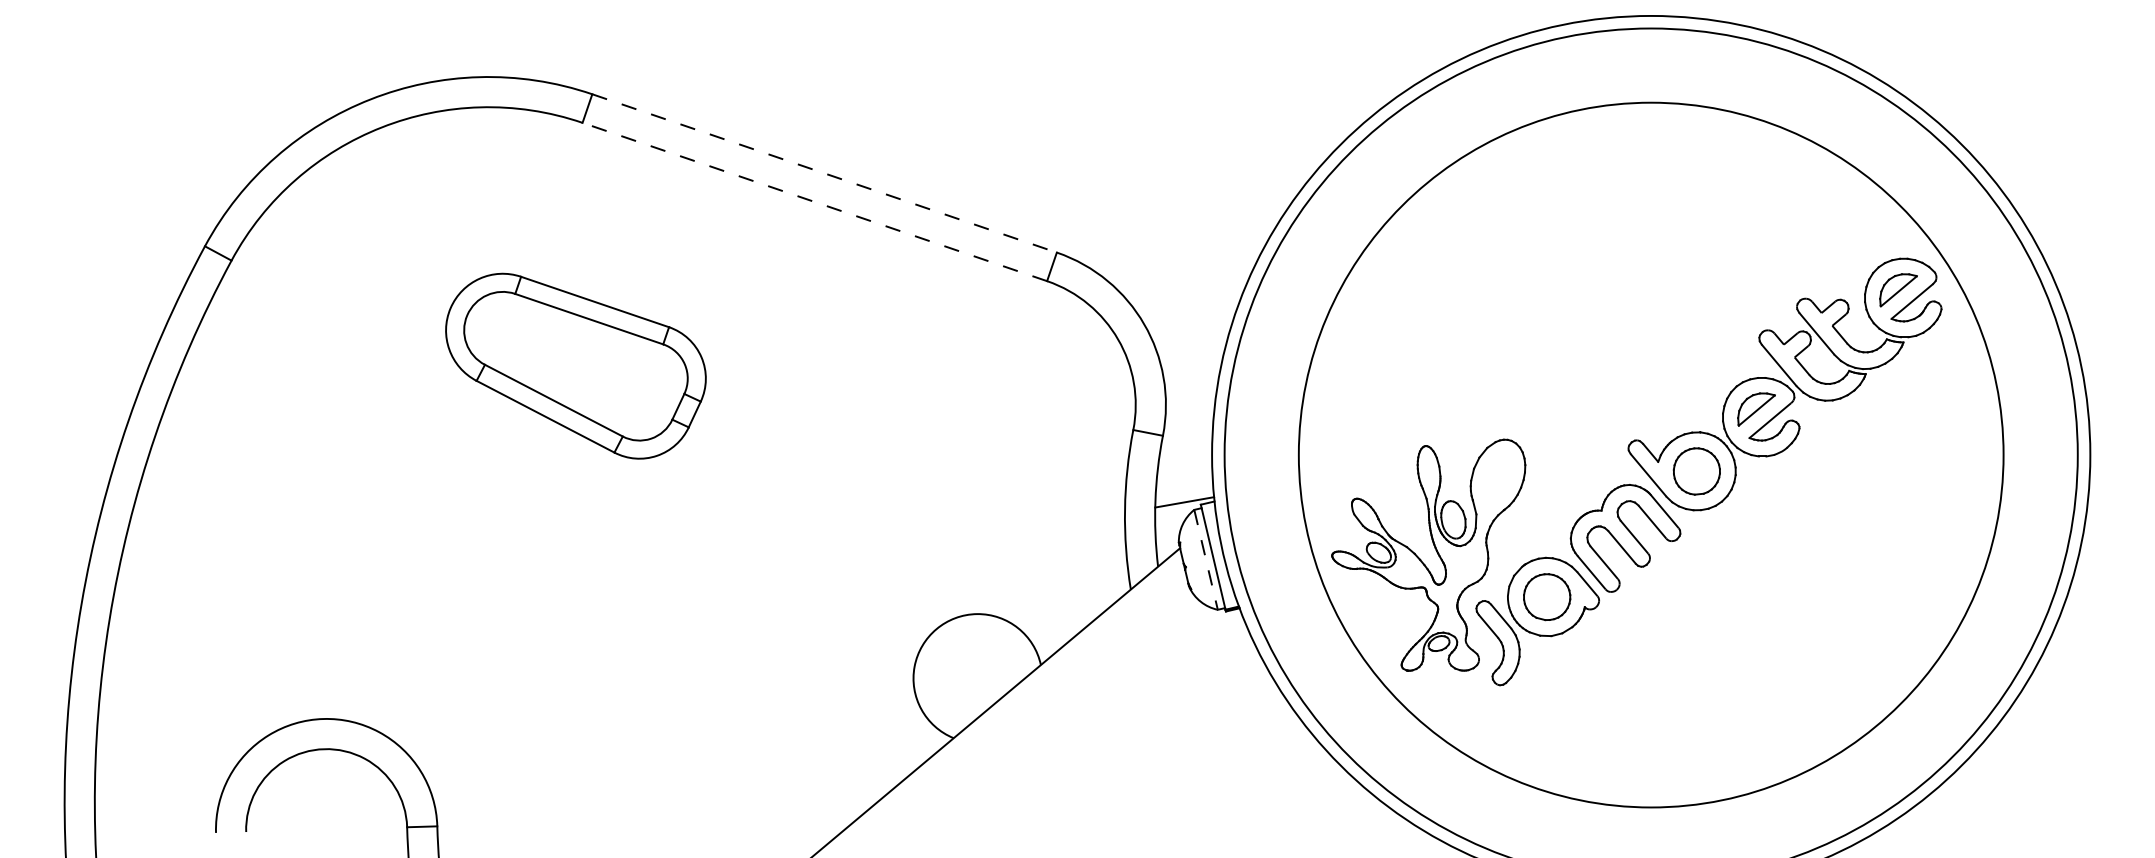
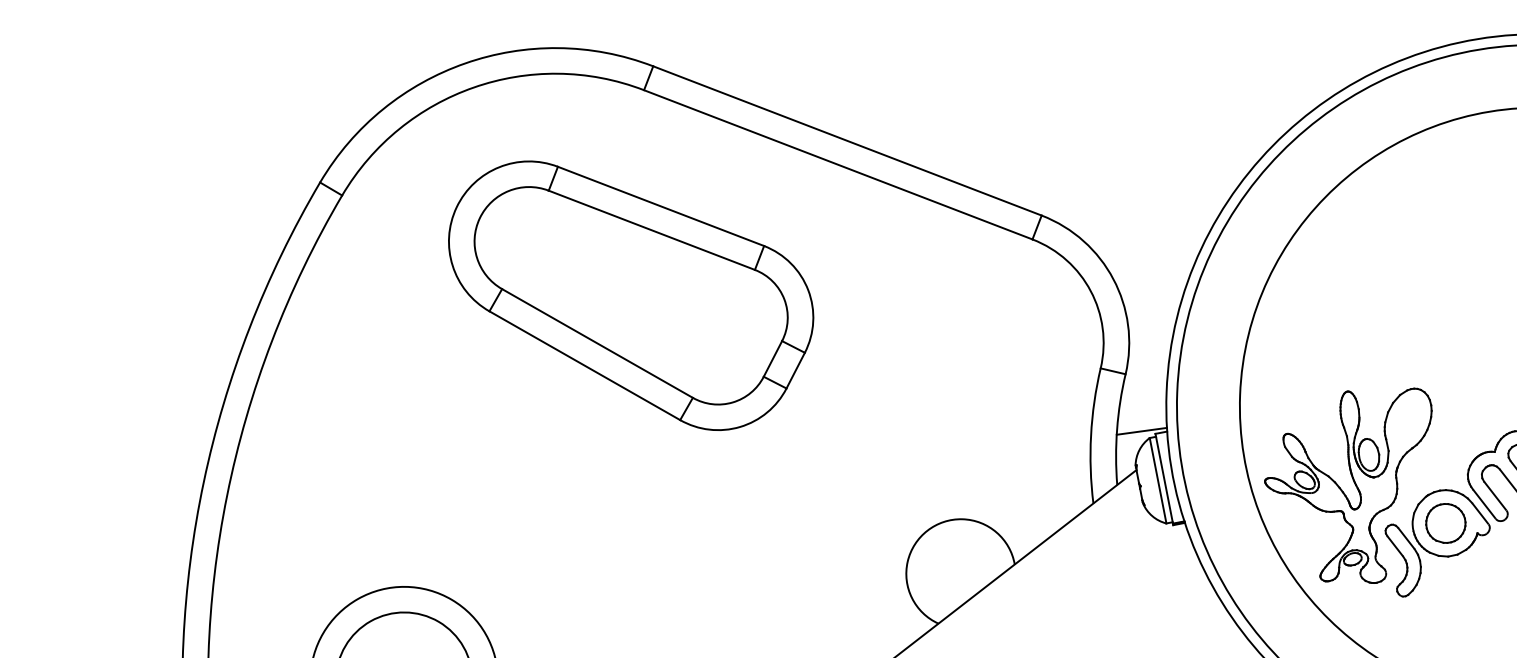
line: (825, 173) -> (848, 141), dashed -> solid
line: (814, 201) -> (838, 164), dashed -> solid
part: (575, 366) -> (630, 296), size x1.67
line: (1206, 560) -> (1158, 481), dashed -> solid

